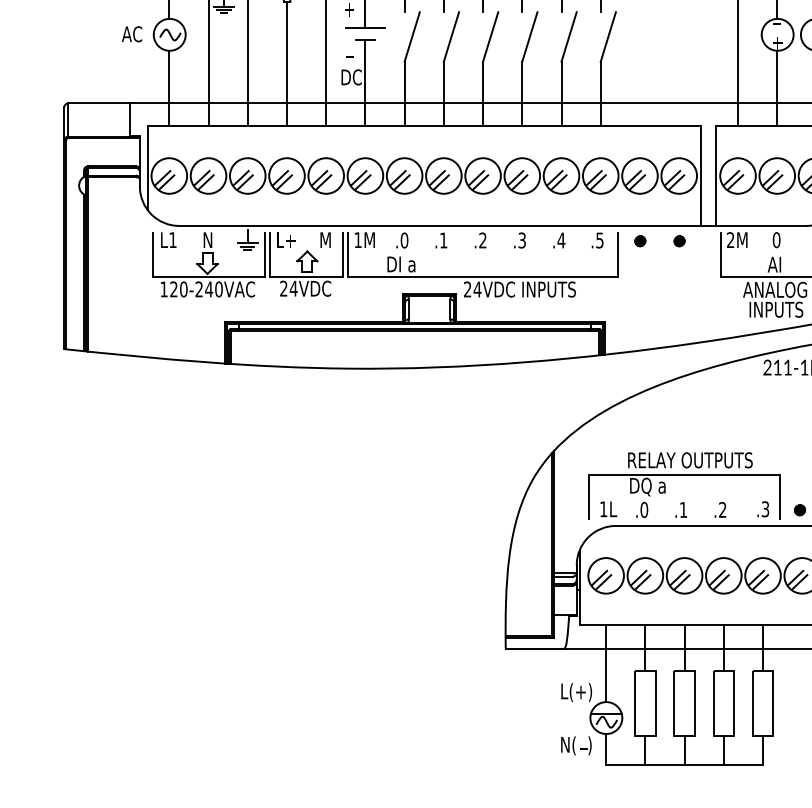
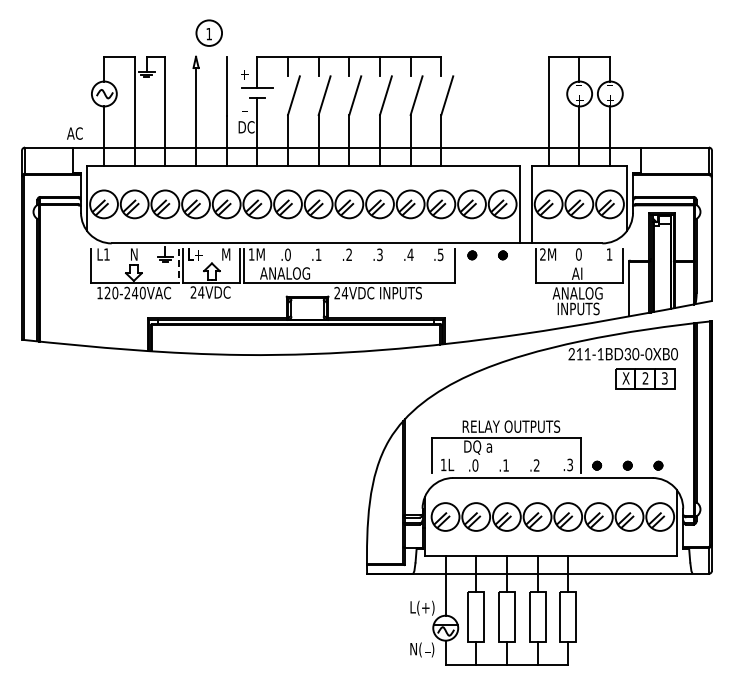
text: (131, 34) -> (74, 133), moved
line: (264, 255) -> (178, 266), solid -> dashed
text: (401, 264) -> (285, 273), DI a -> ANALOG

